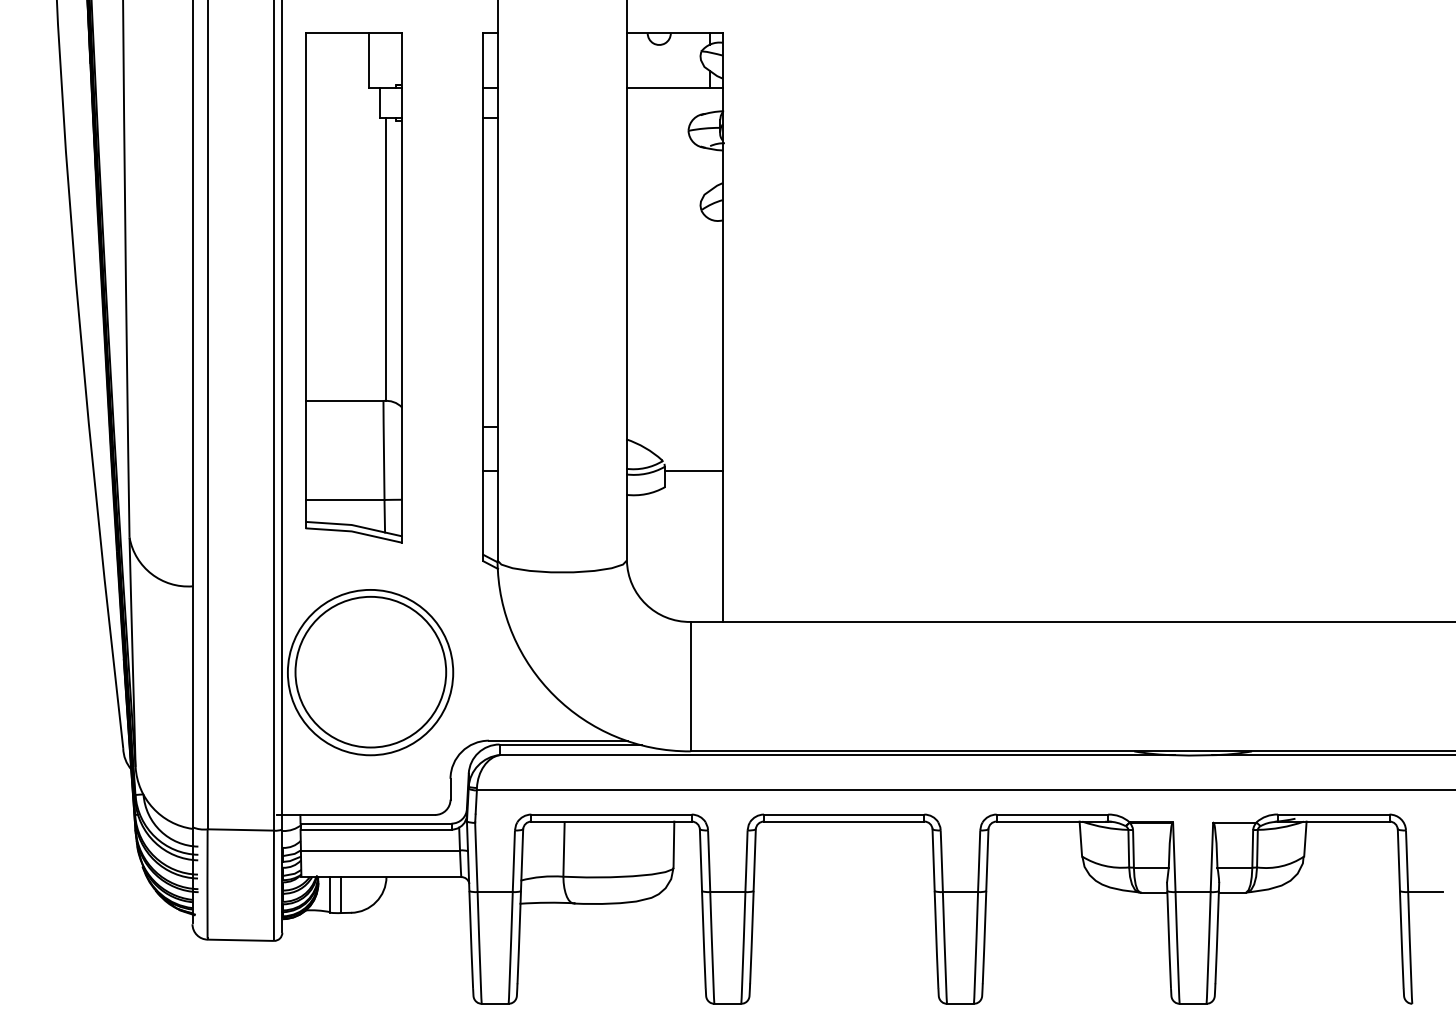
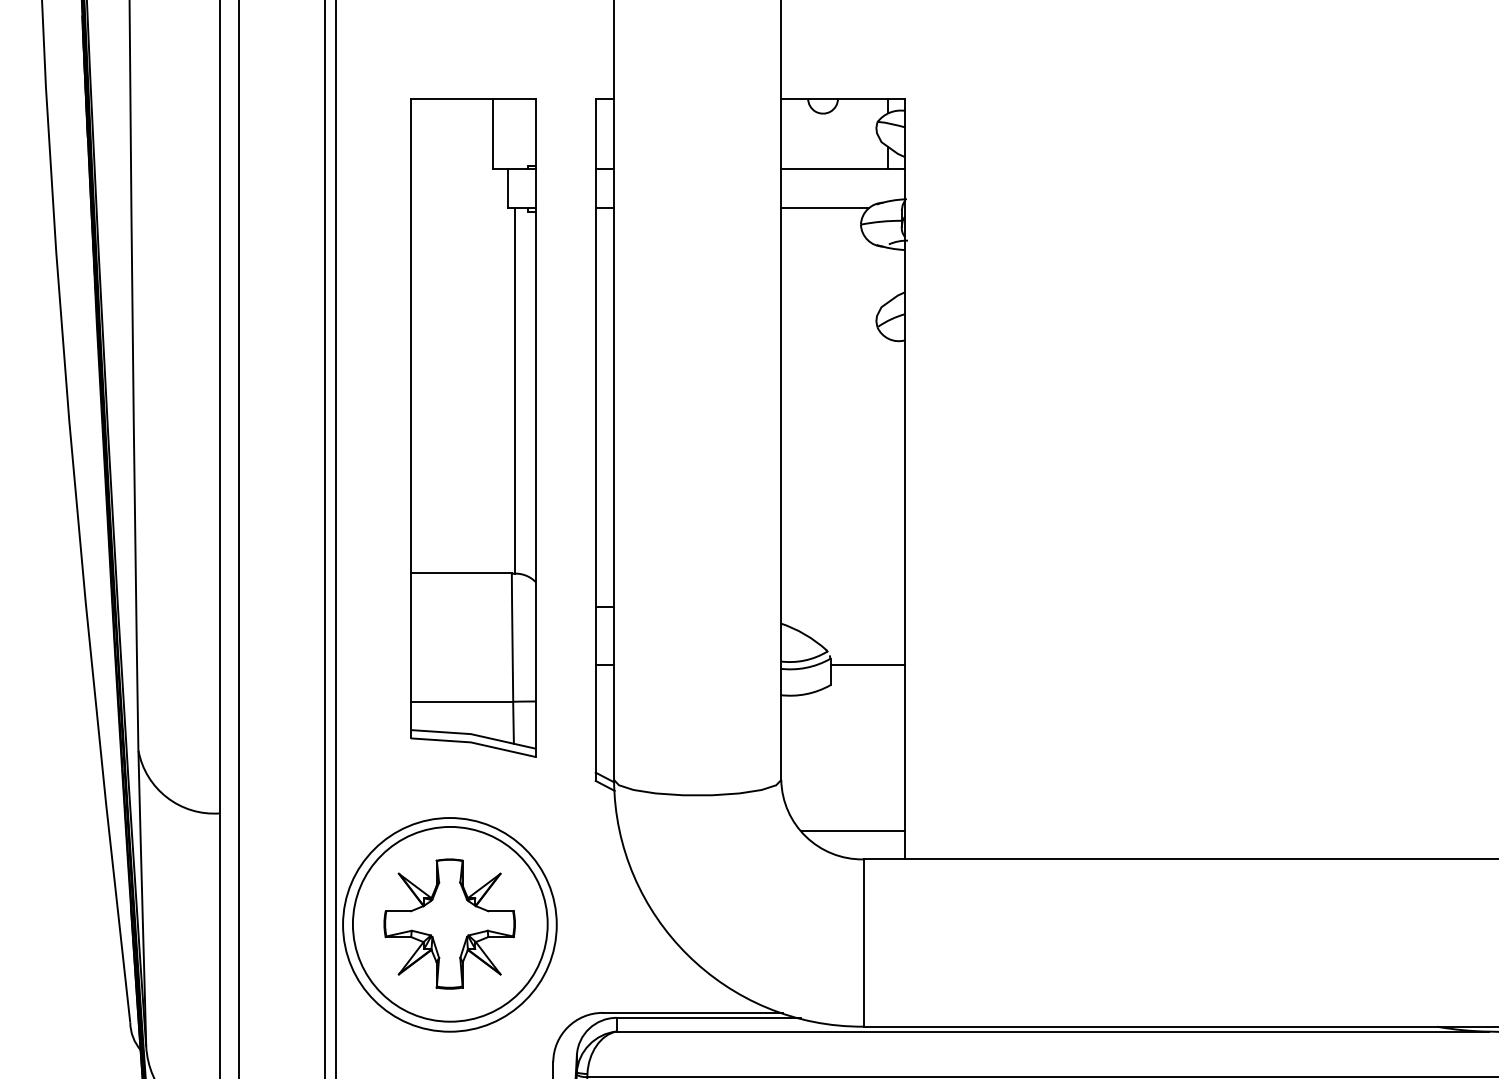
line: (660, 118) -> (824, 208), added
part: (353, 287) -> (473, 427), moved
line: (682, 599) -> (853, 830), added
part: (370, 671) -> (449, 923), added

